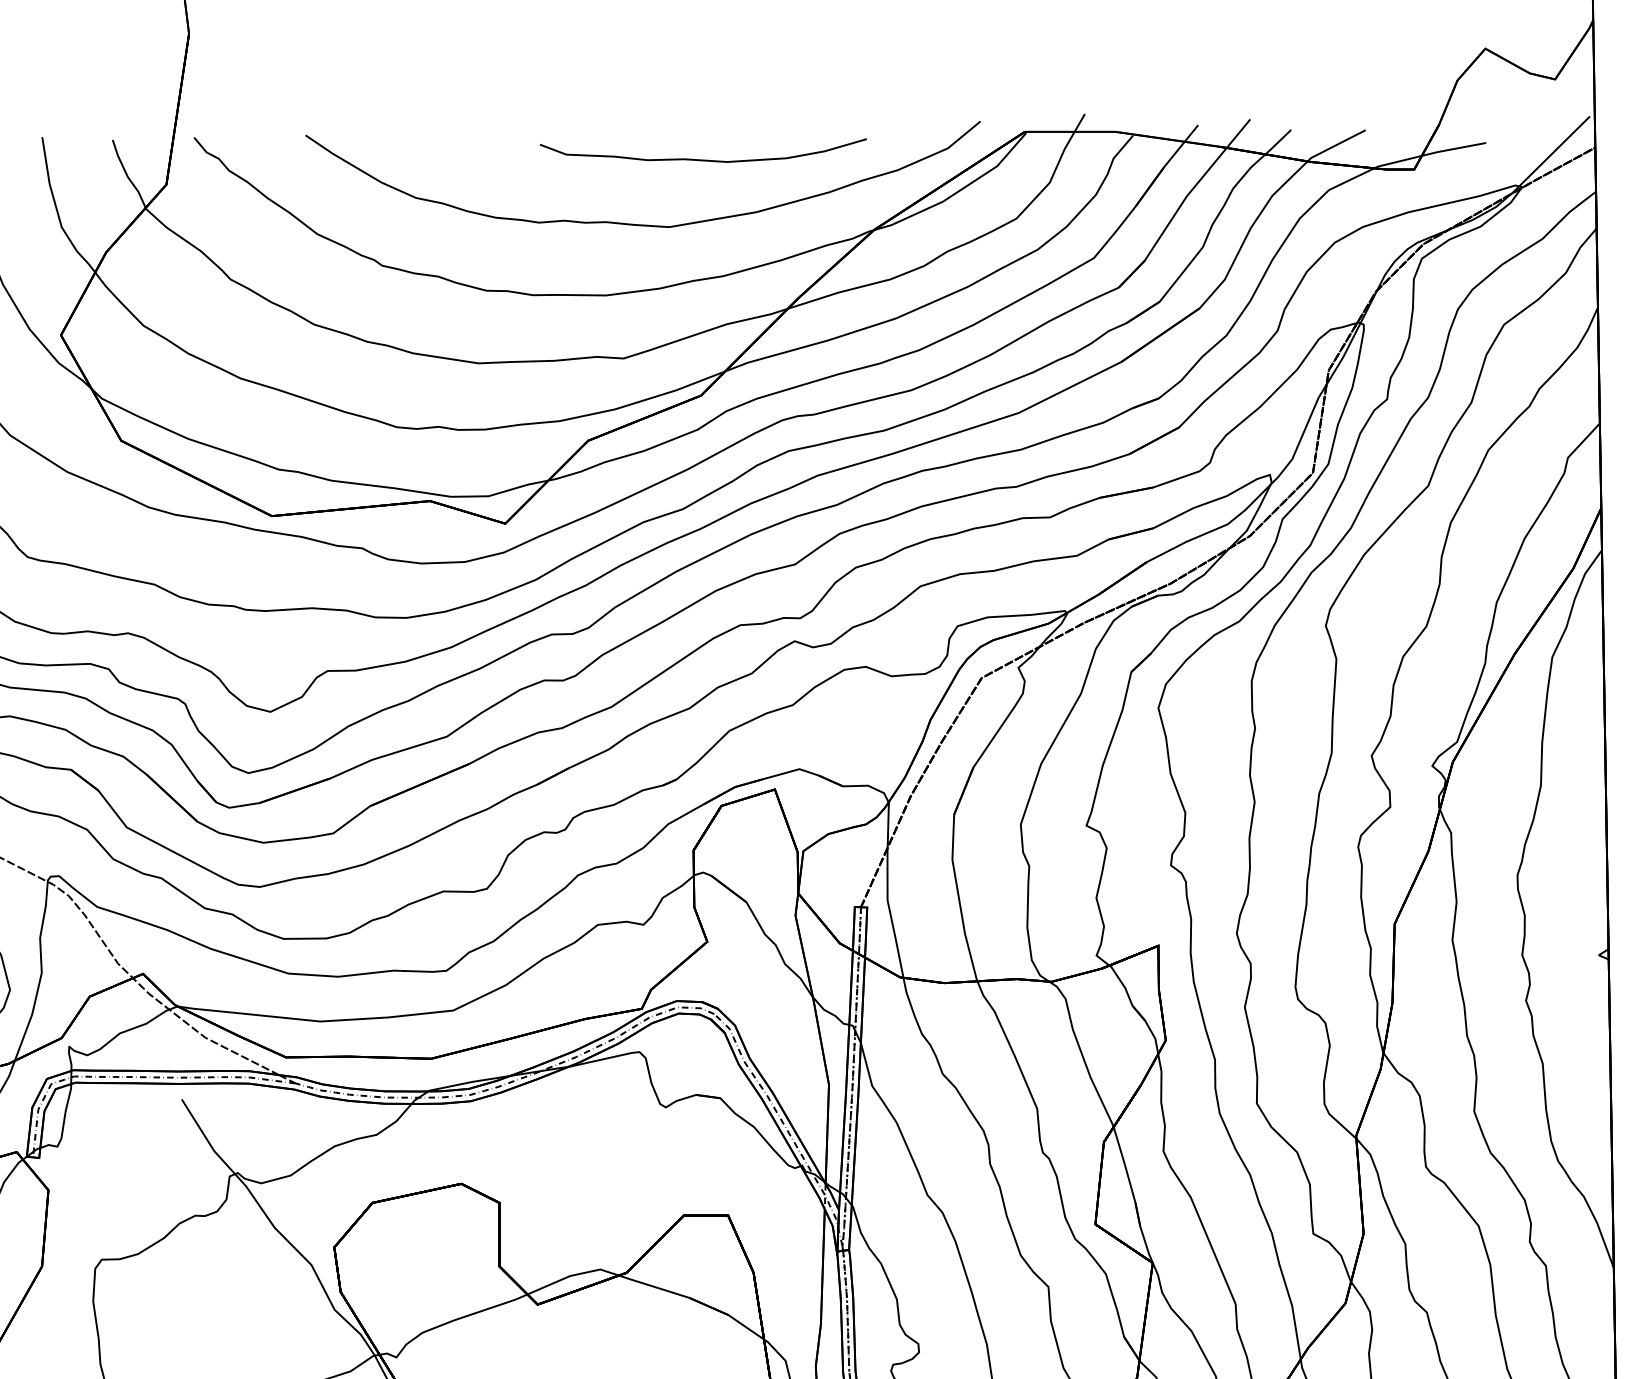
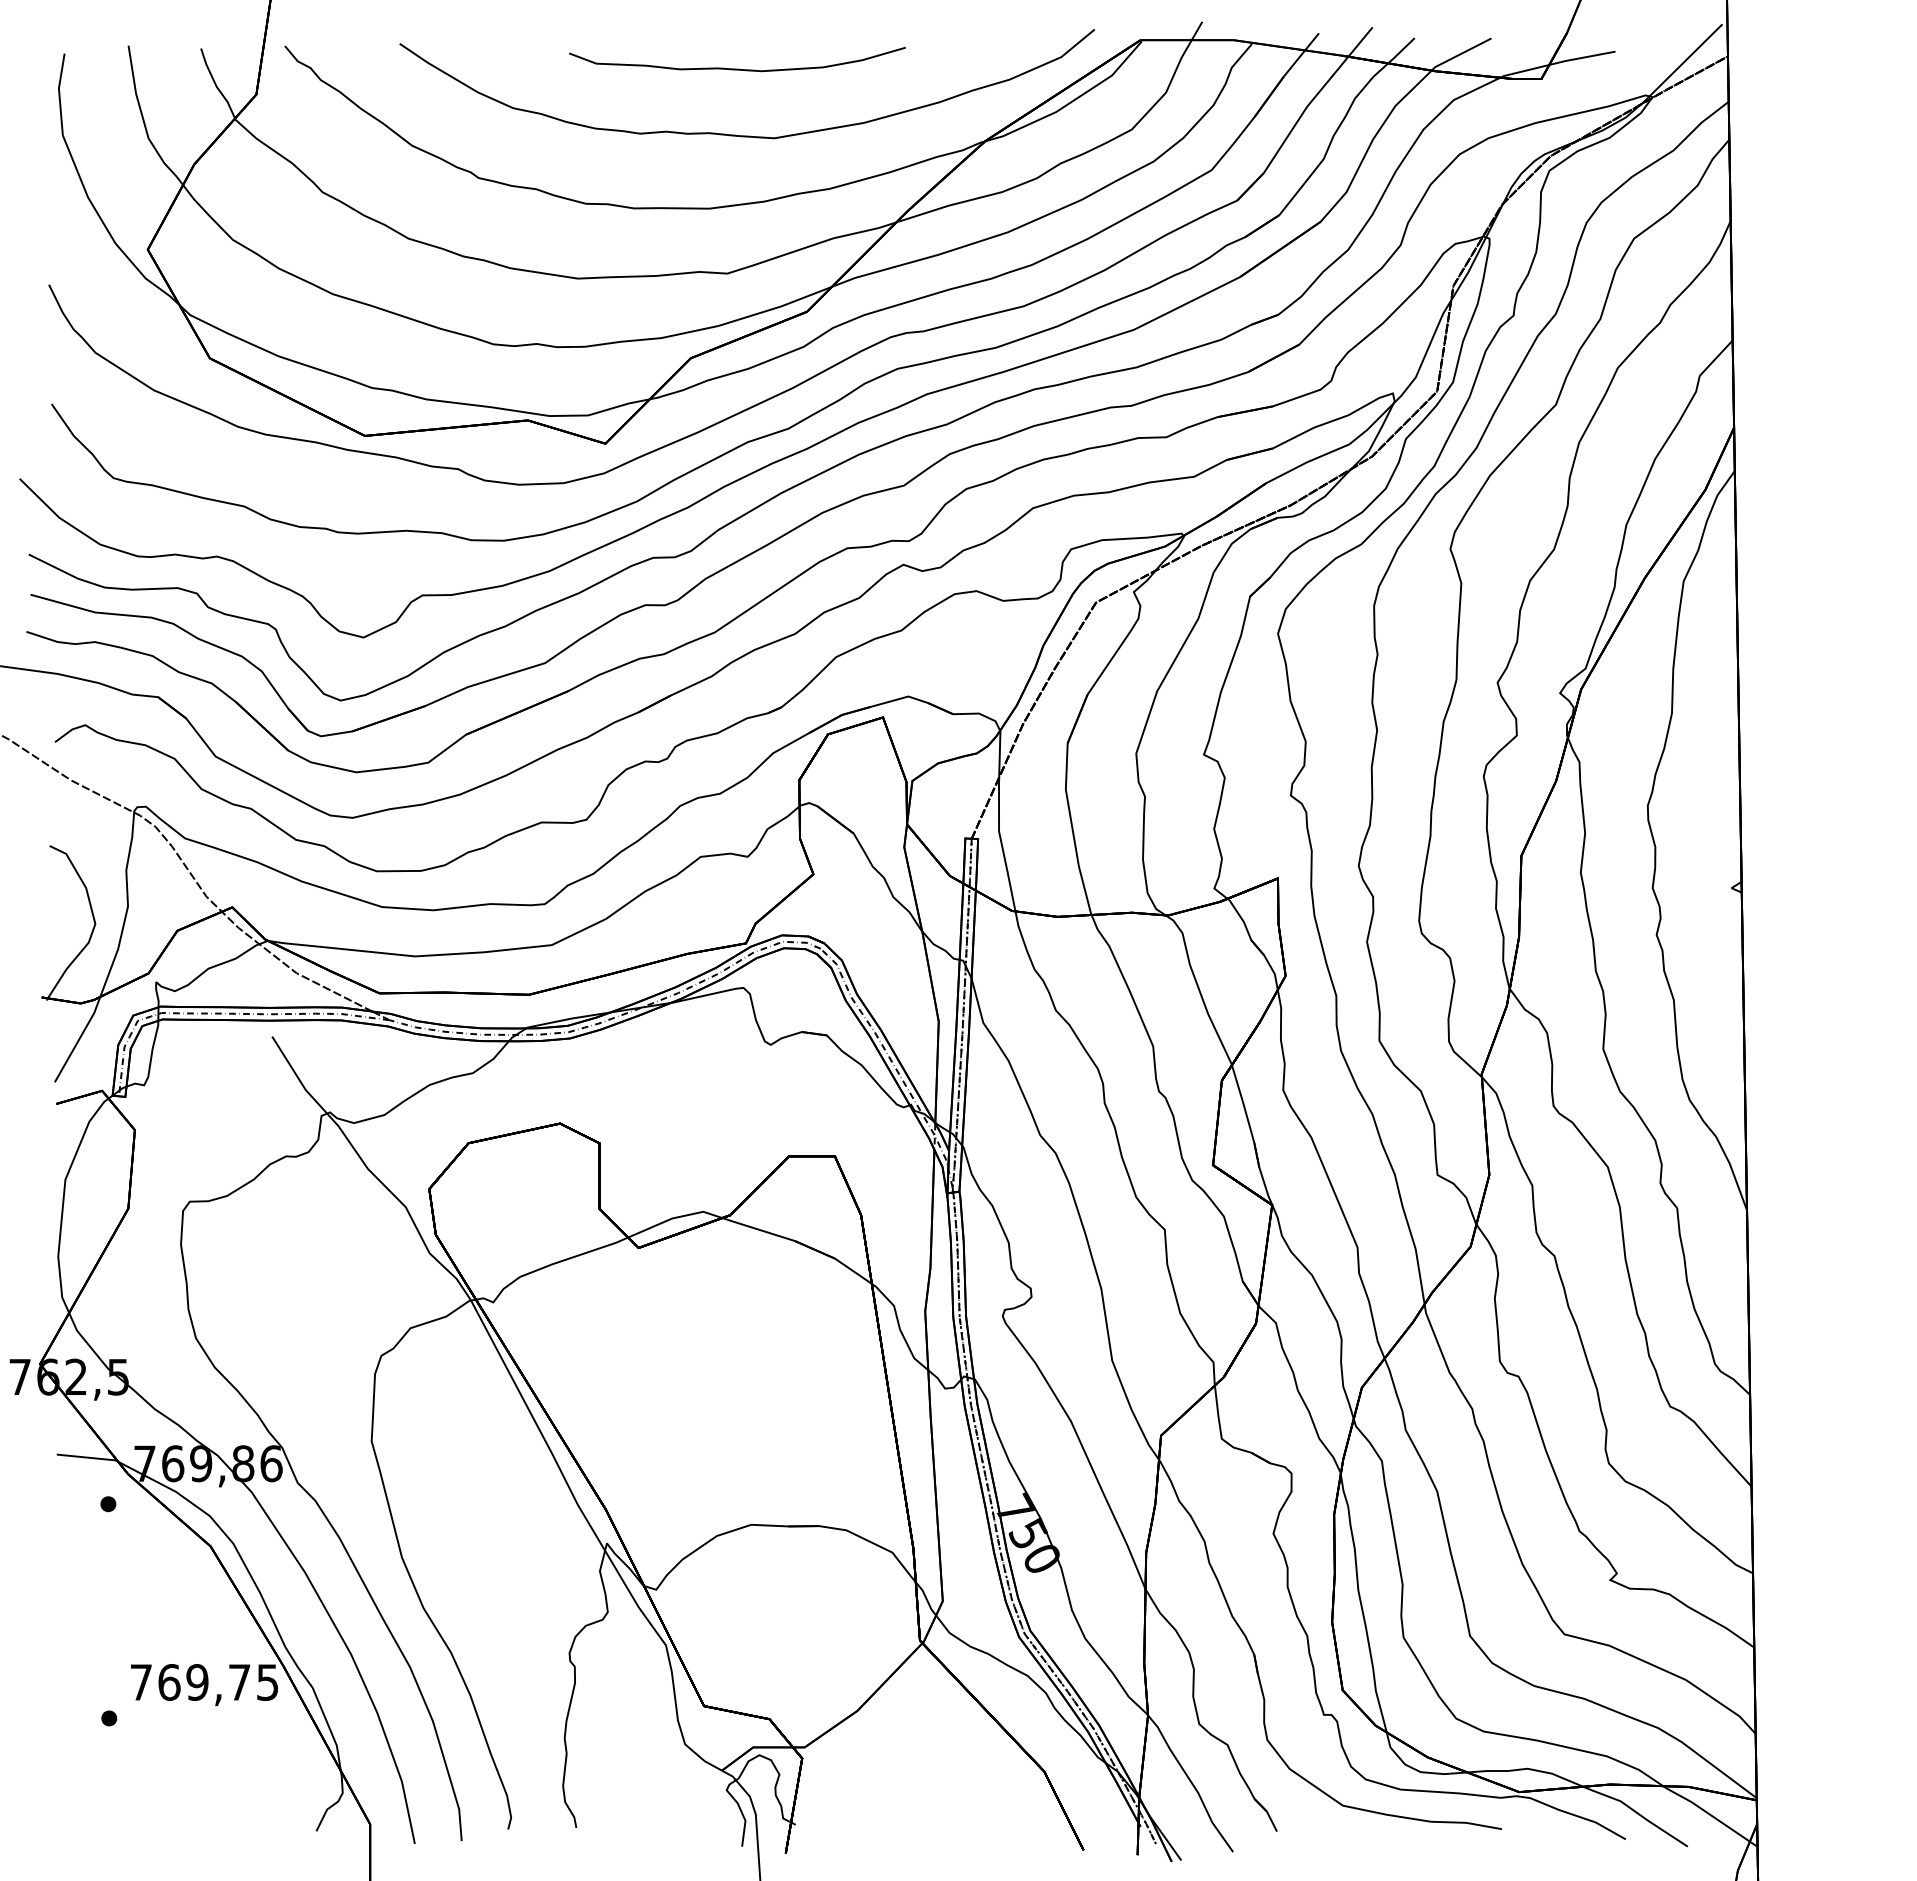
curve: (703, 159) -> (737, 68), moved

